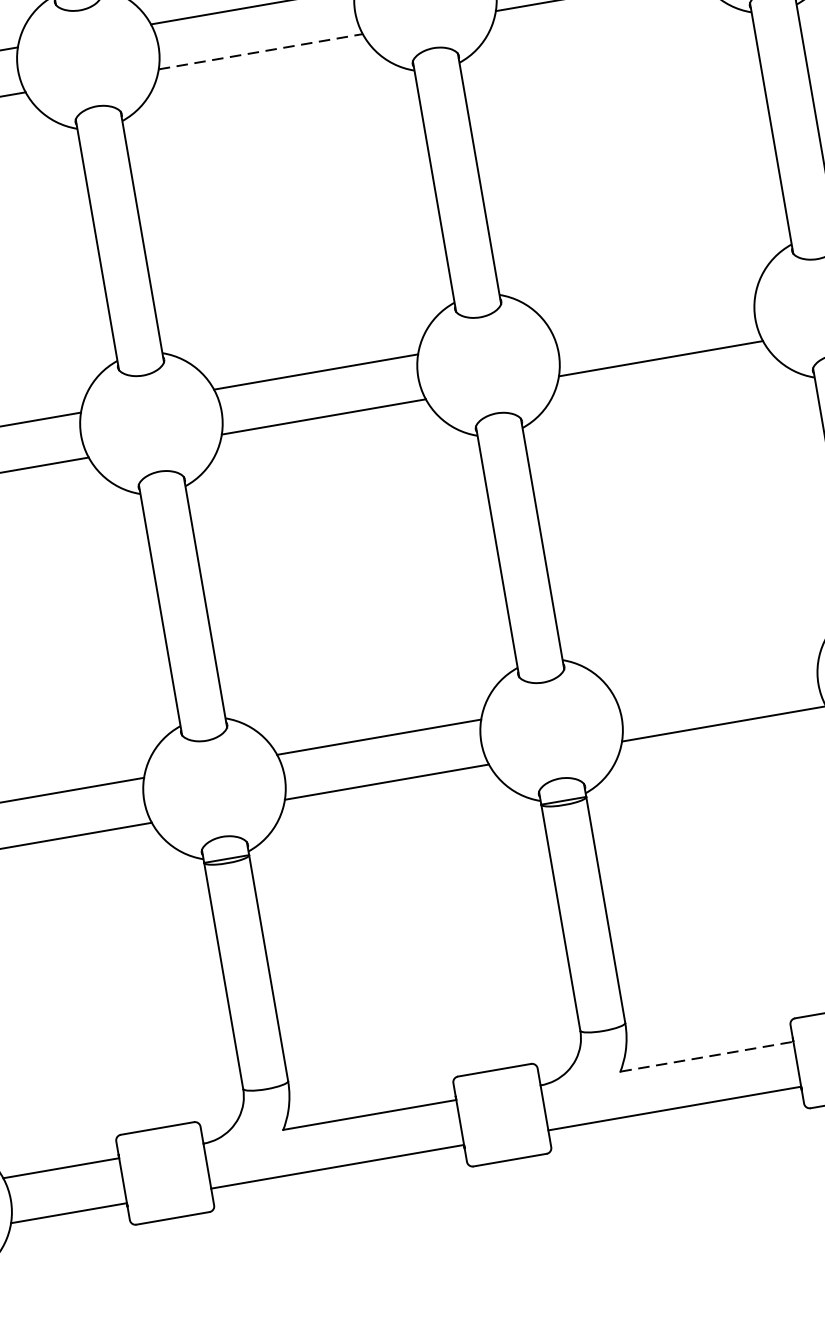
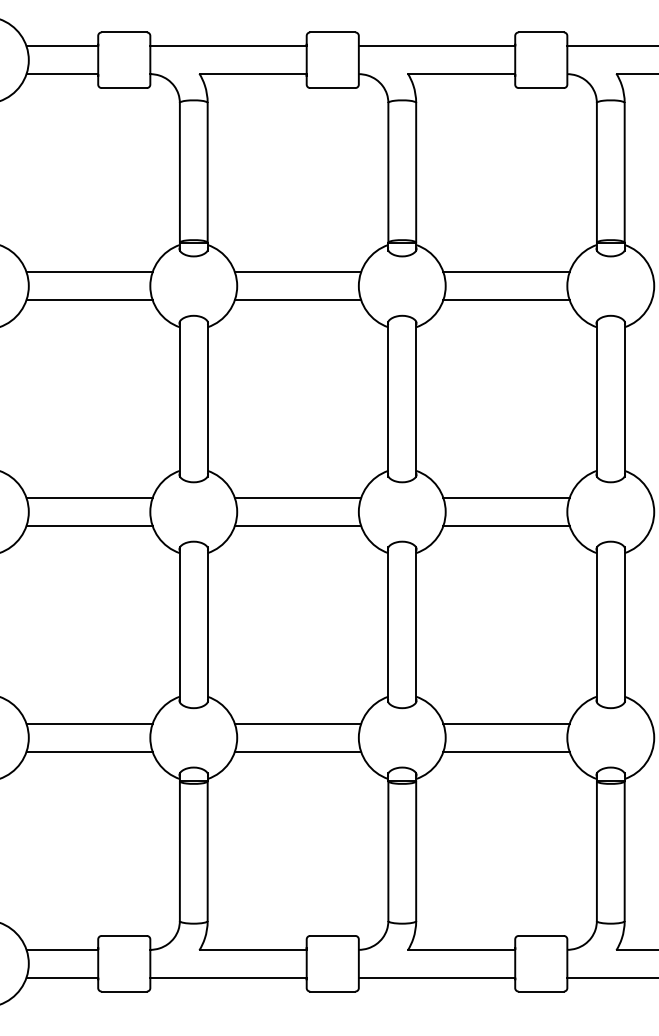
line: (261, 52) -> (298, 300), dashed -> solid
line: (653, 314) -> (506, 498), added
line: (716, 678) -> (506, 723), added
line: (708, 1055) -> (462, 949), dashed -> solid

